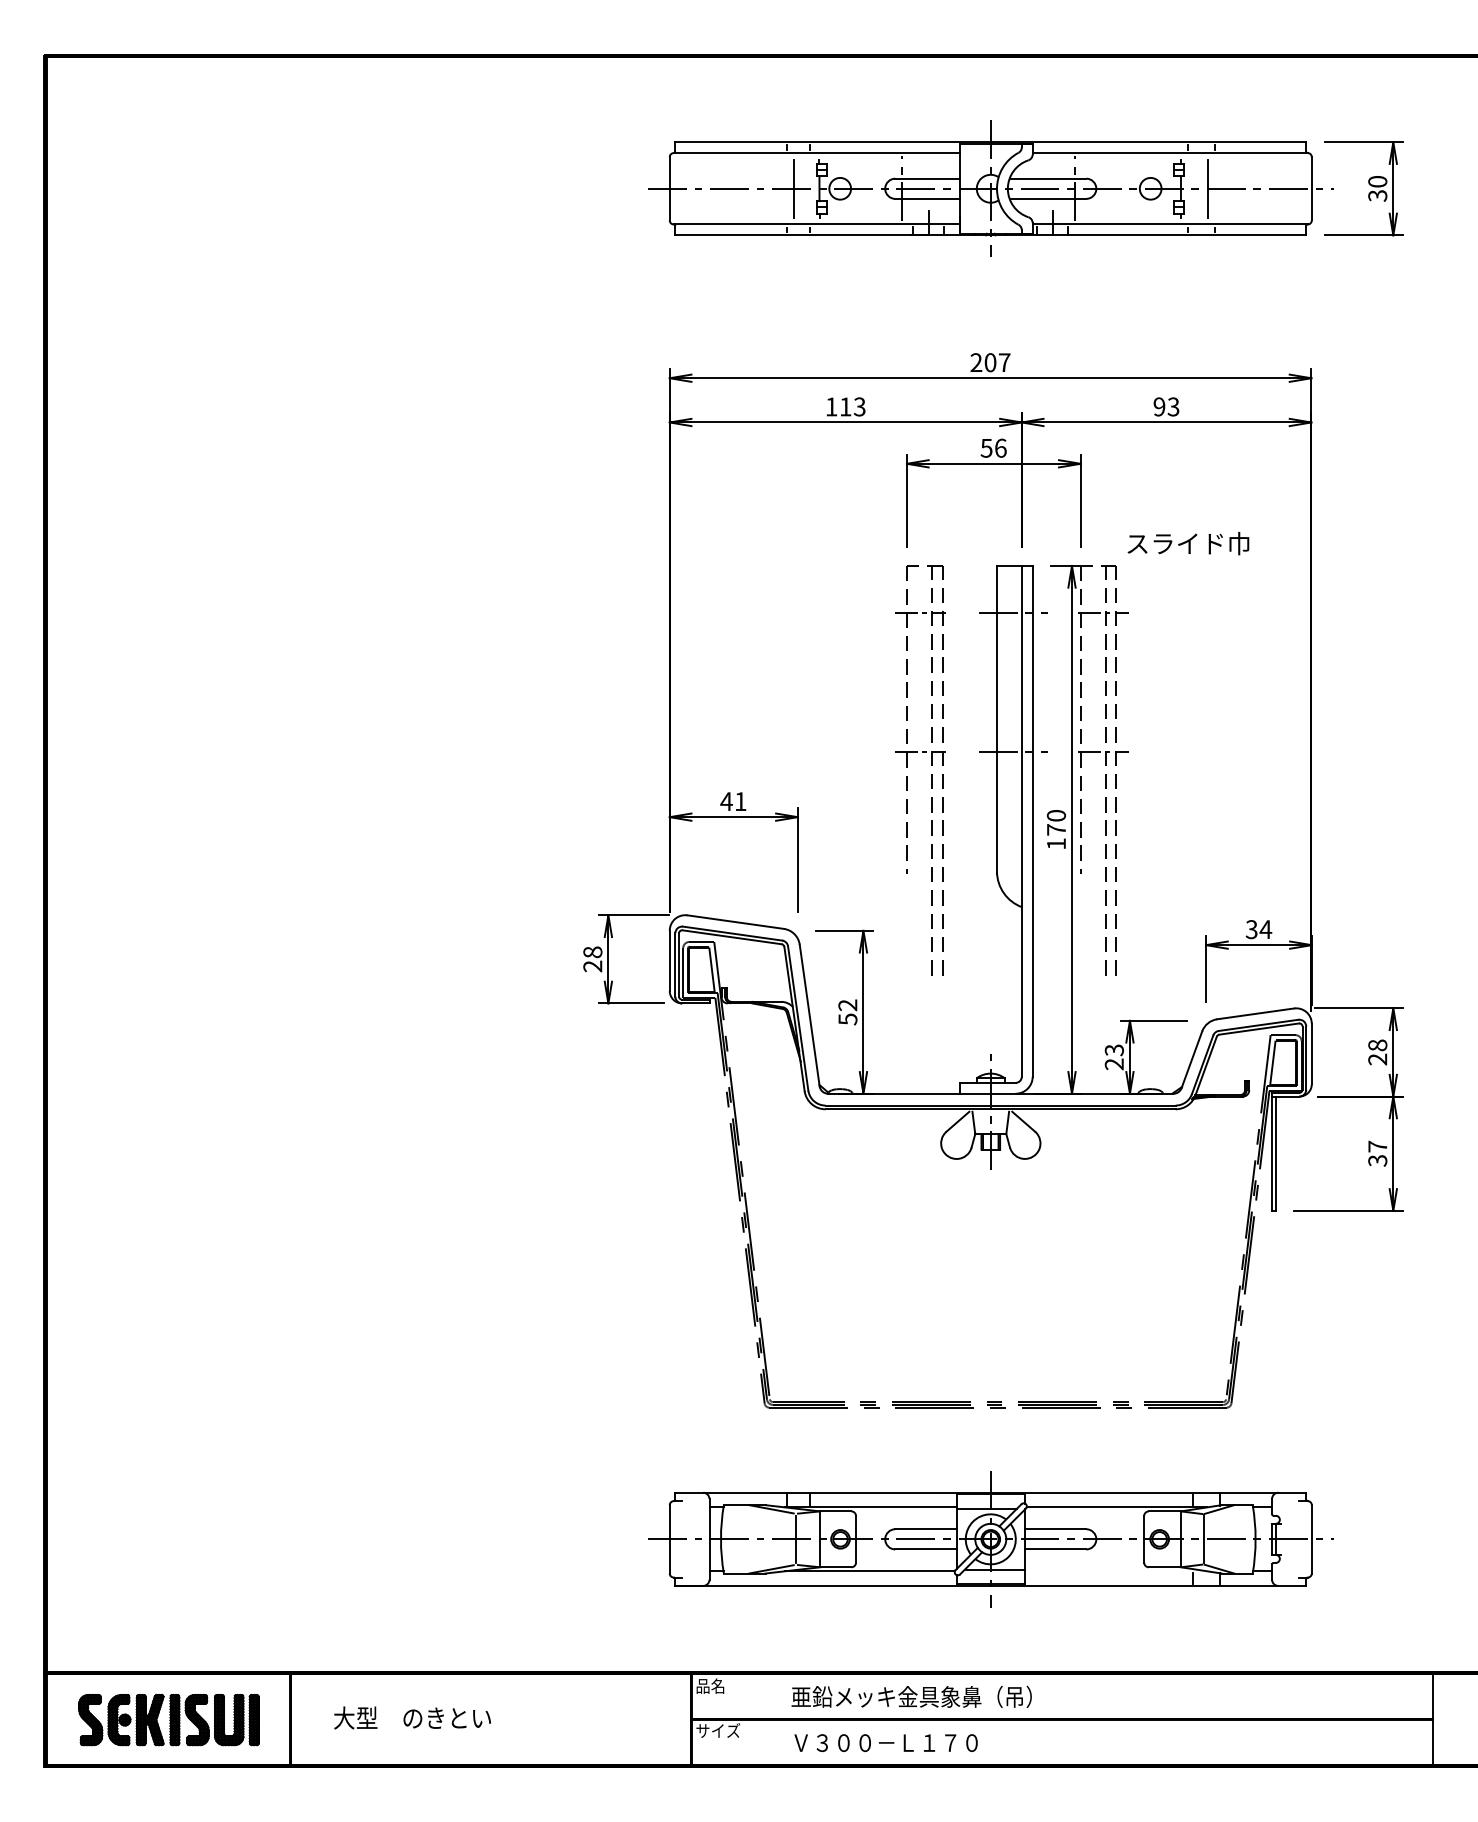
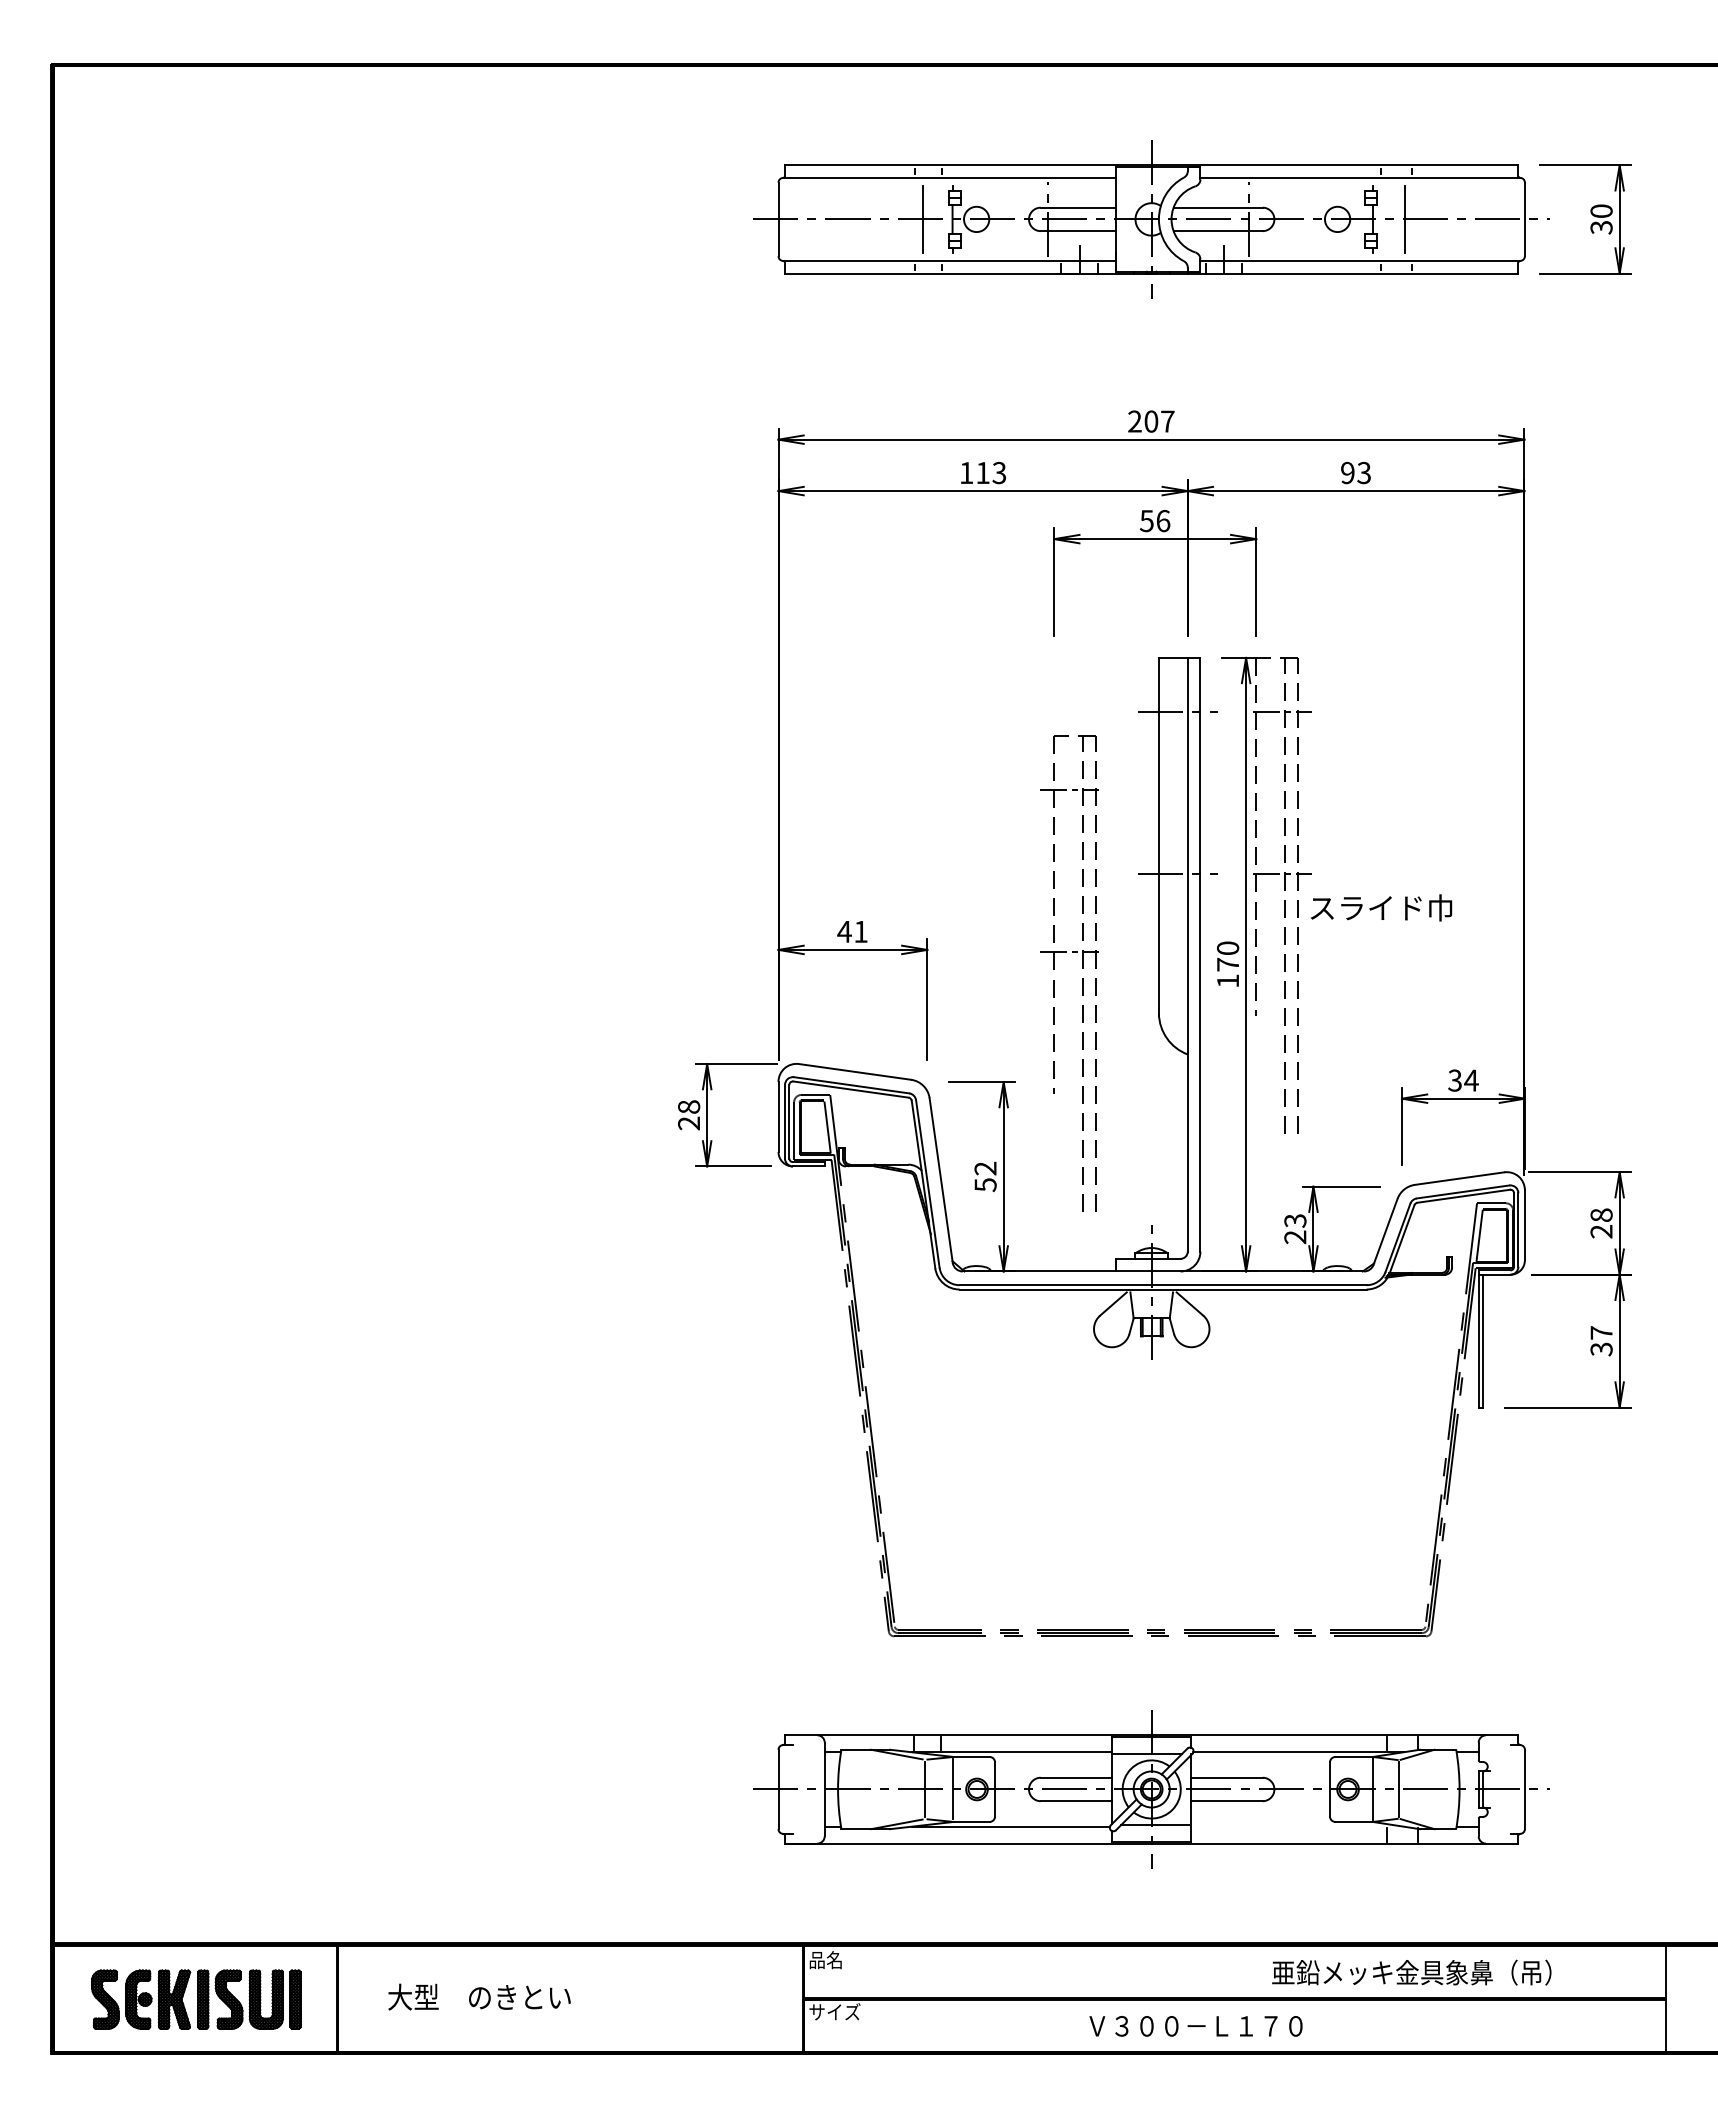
text: (1188, 543) -> (1381, 907), moved
part: (931, 766) -> (1082, 968), moved
text: (911, 1696) -> (1411, 1972), moved
text: (885, 1743) -> (1195, 2026), moved

